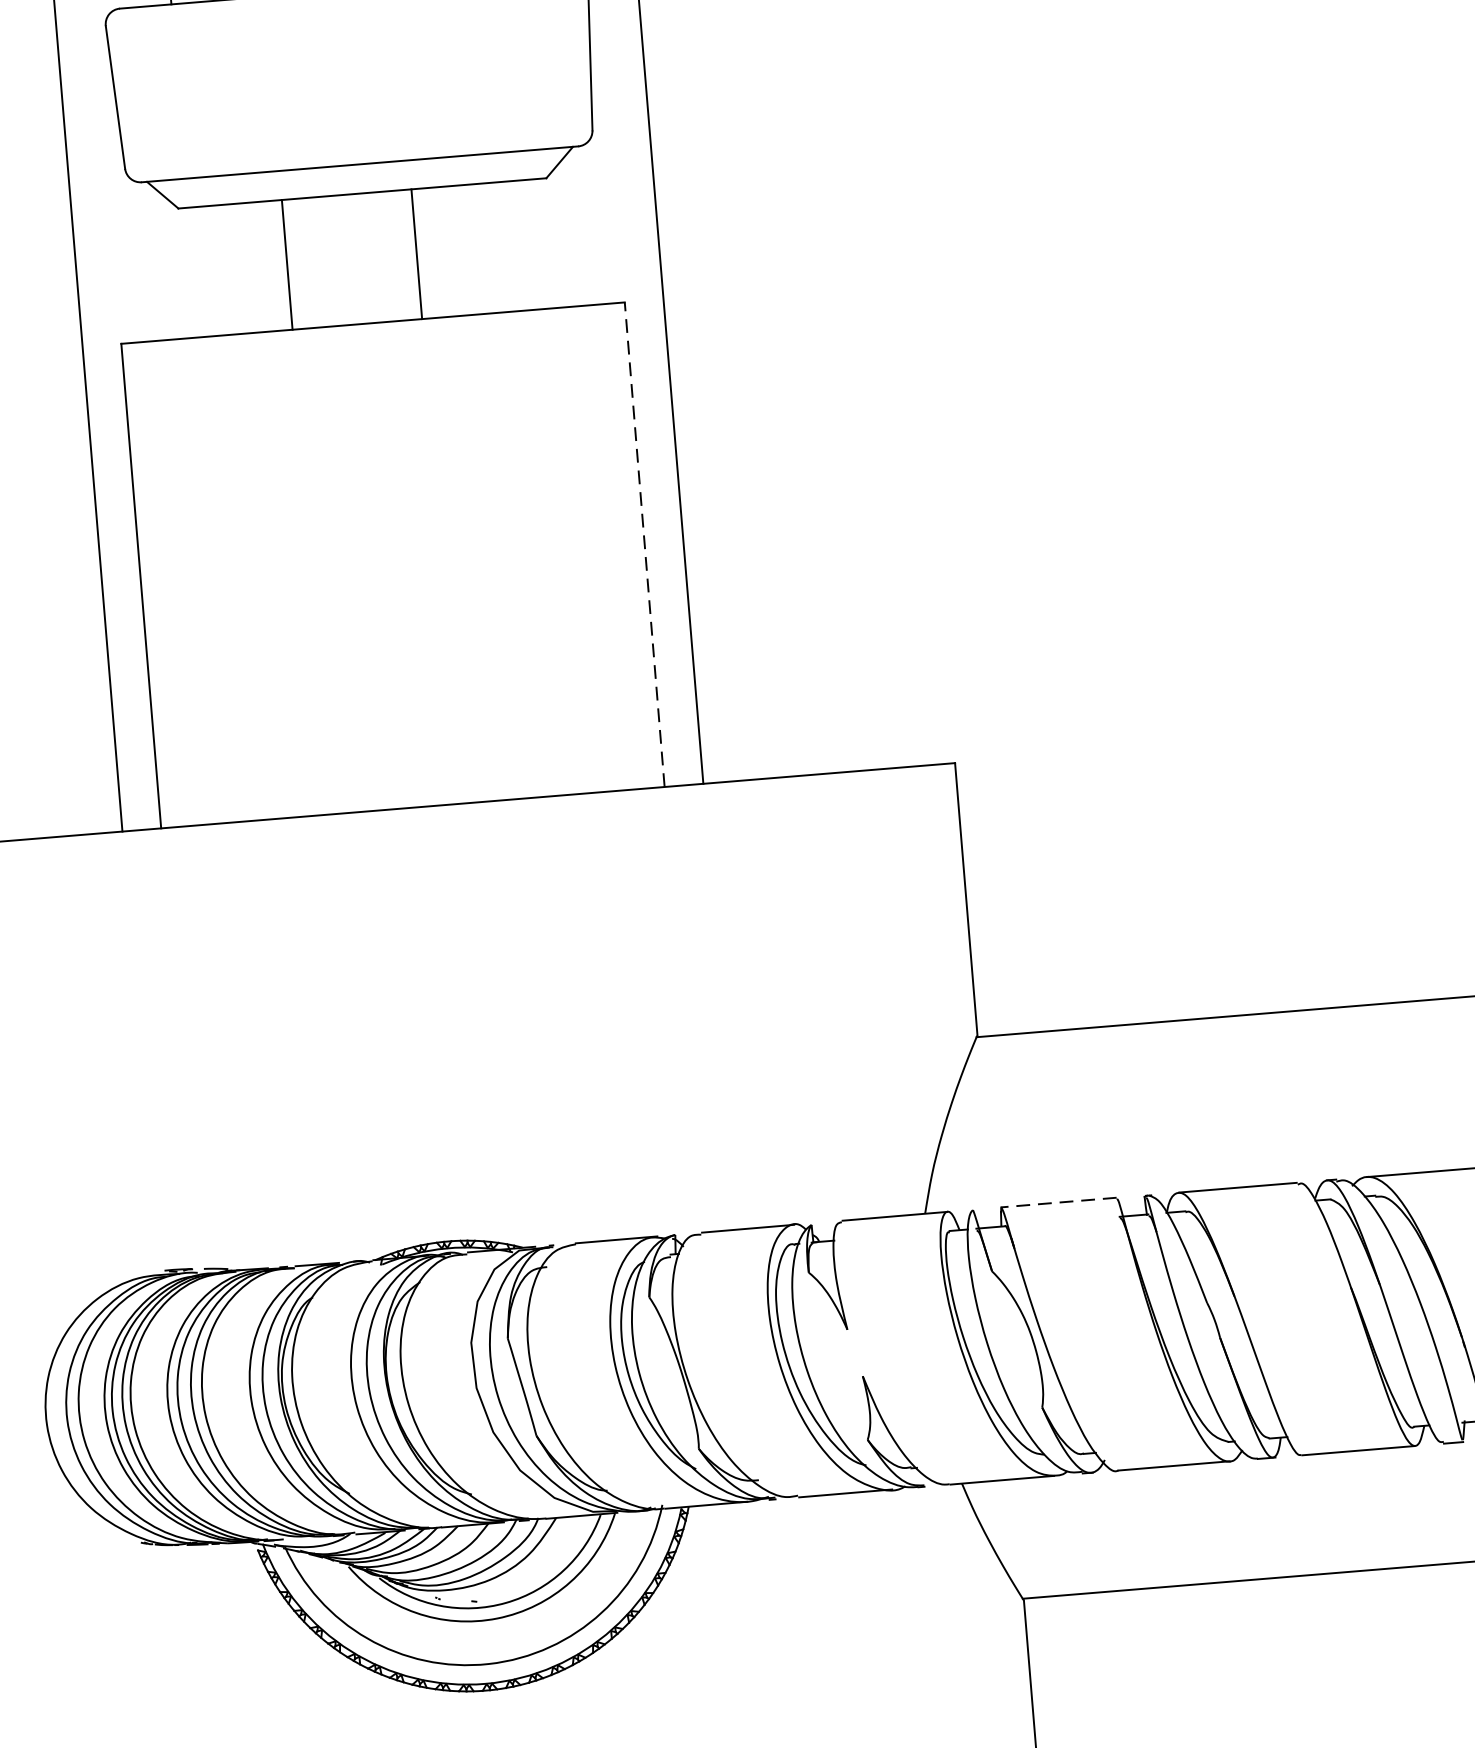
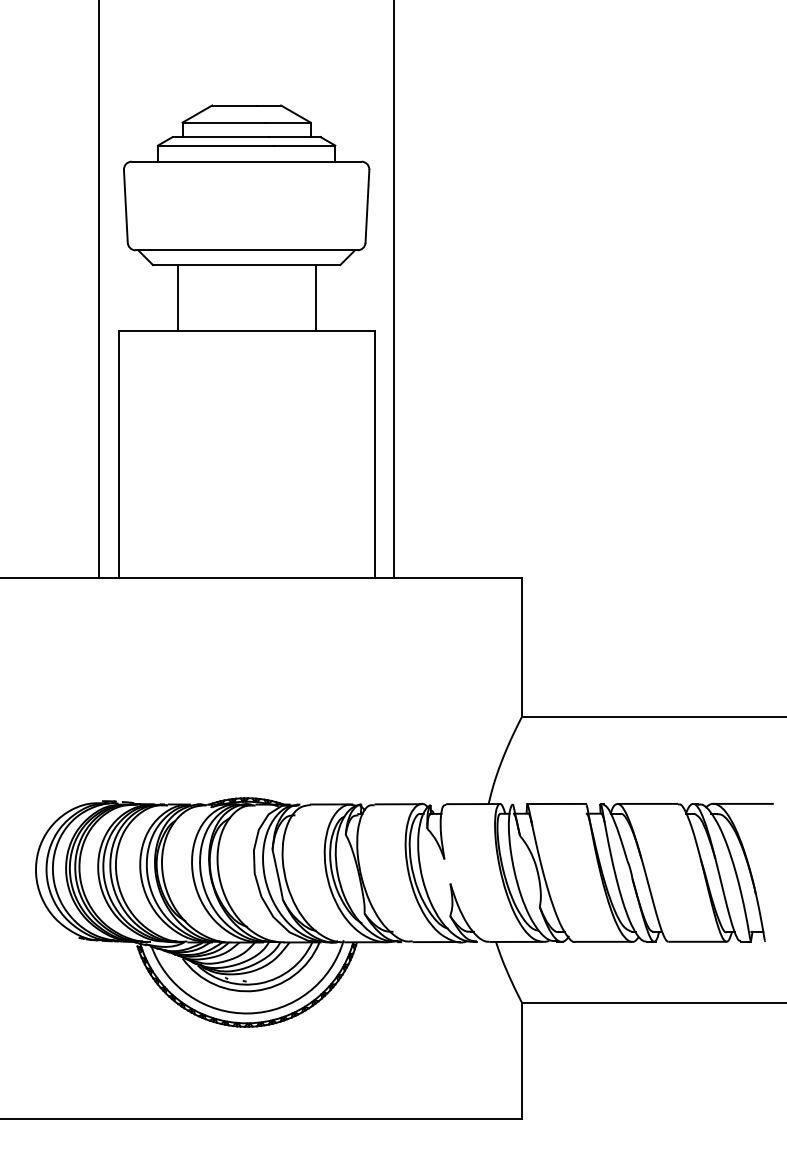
line: (416, 255) -> (315, 298), moved
line: (286, 265) -> (177, 298), moved
line: (644, 543) -> (374, 453), dashed -> solid
line: (1058, 1201) -> (556, 803), dashed -> solid

